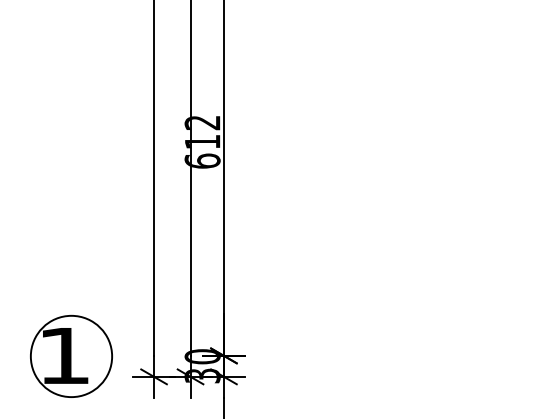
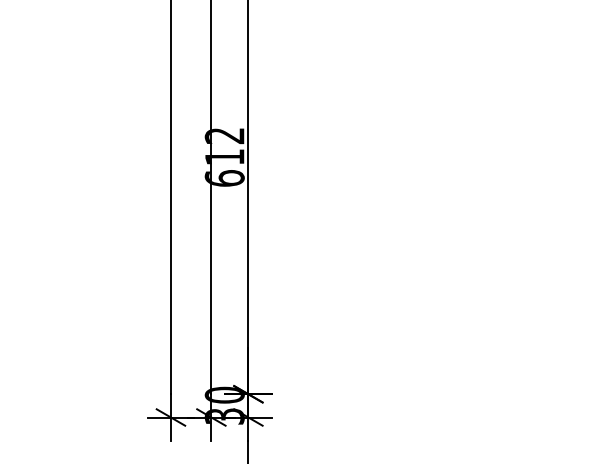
part: (71, 355) -> (79, 393), removed

